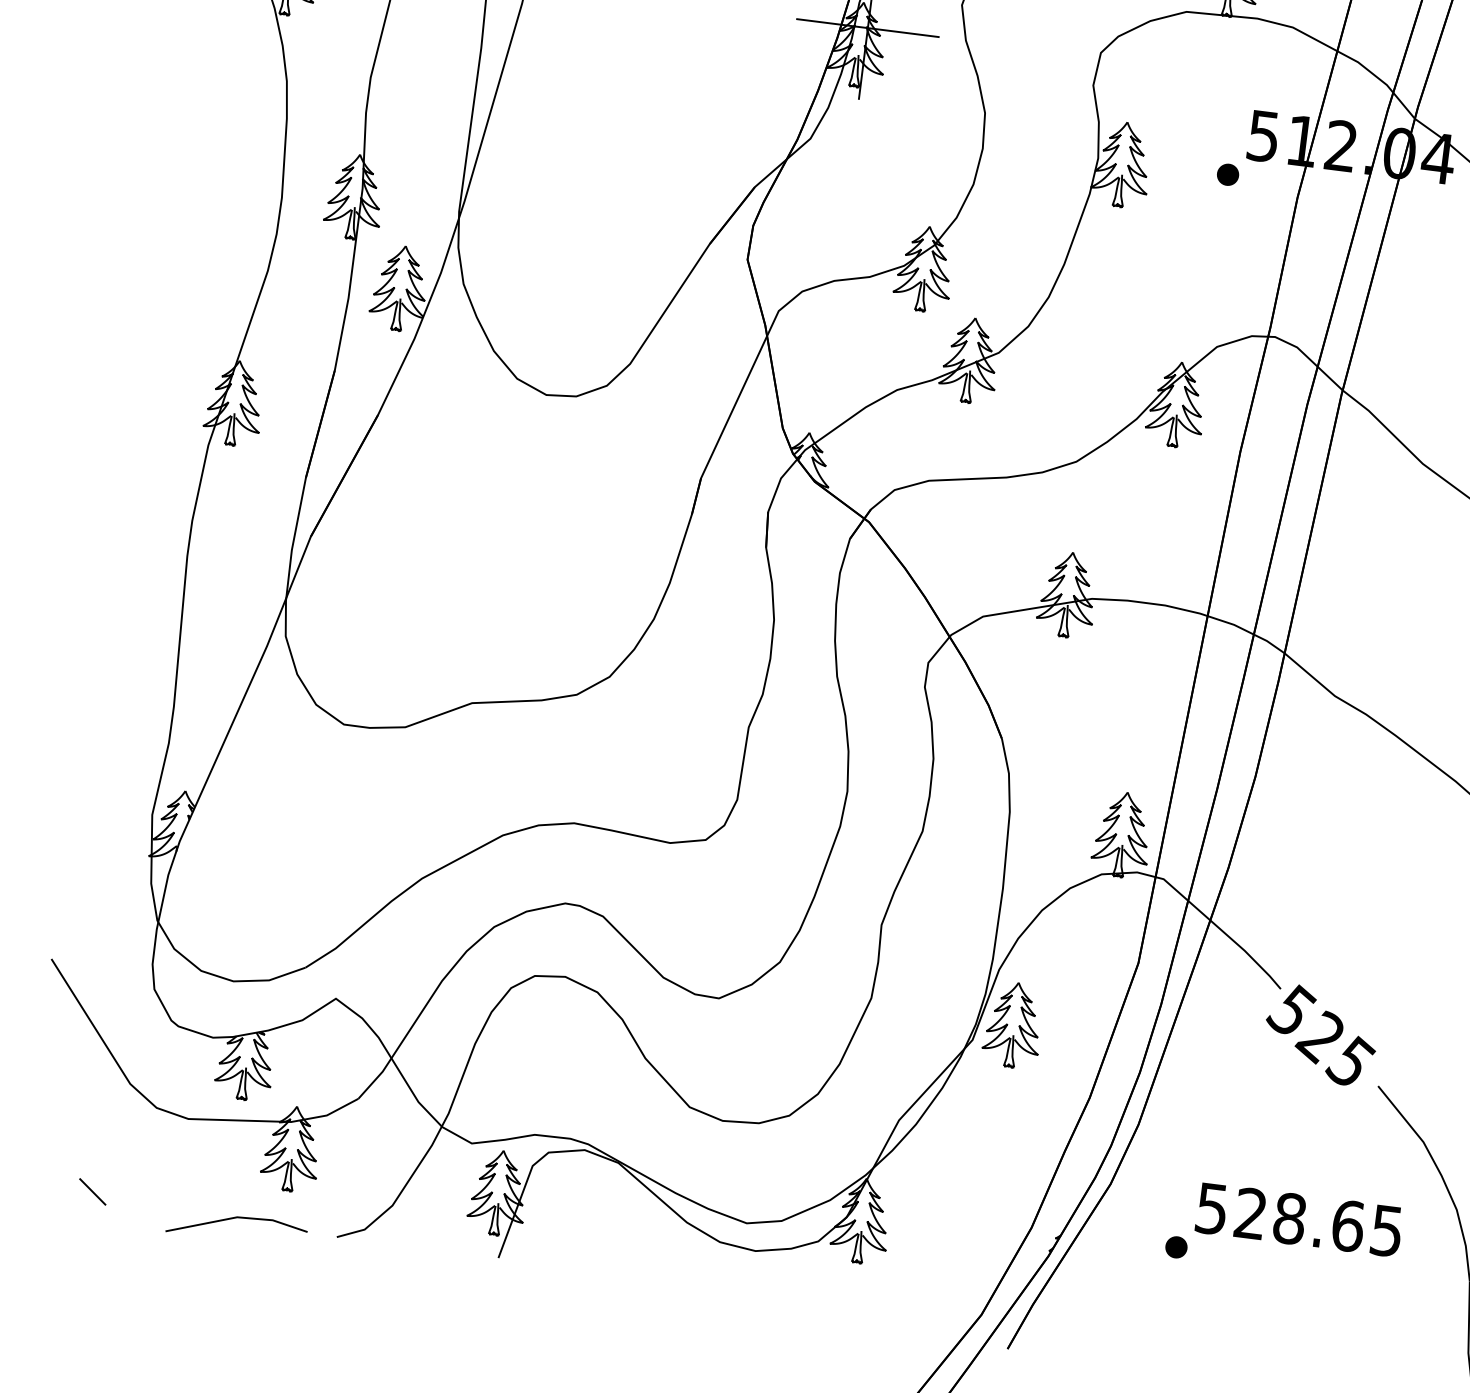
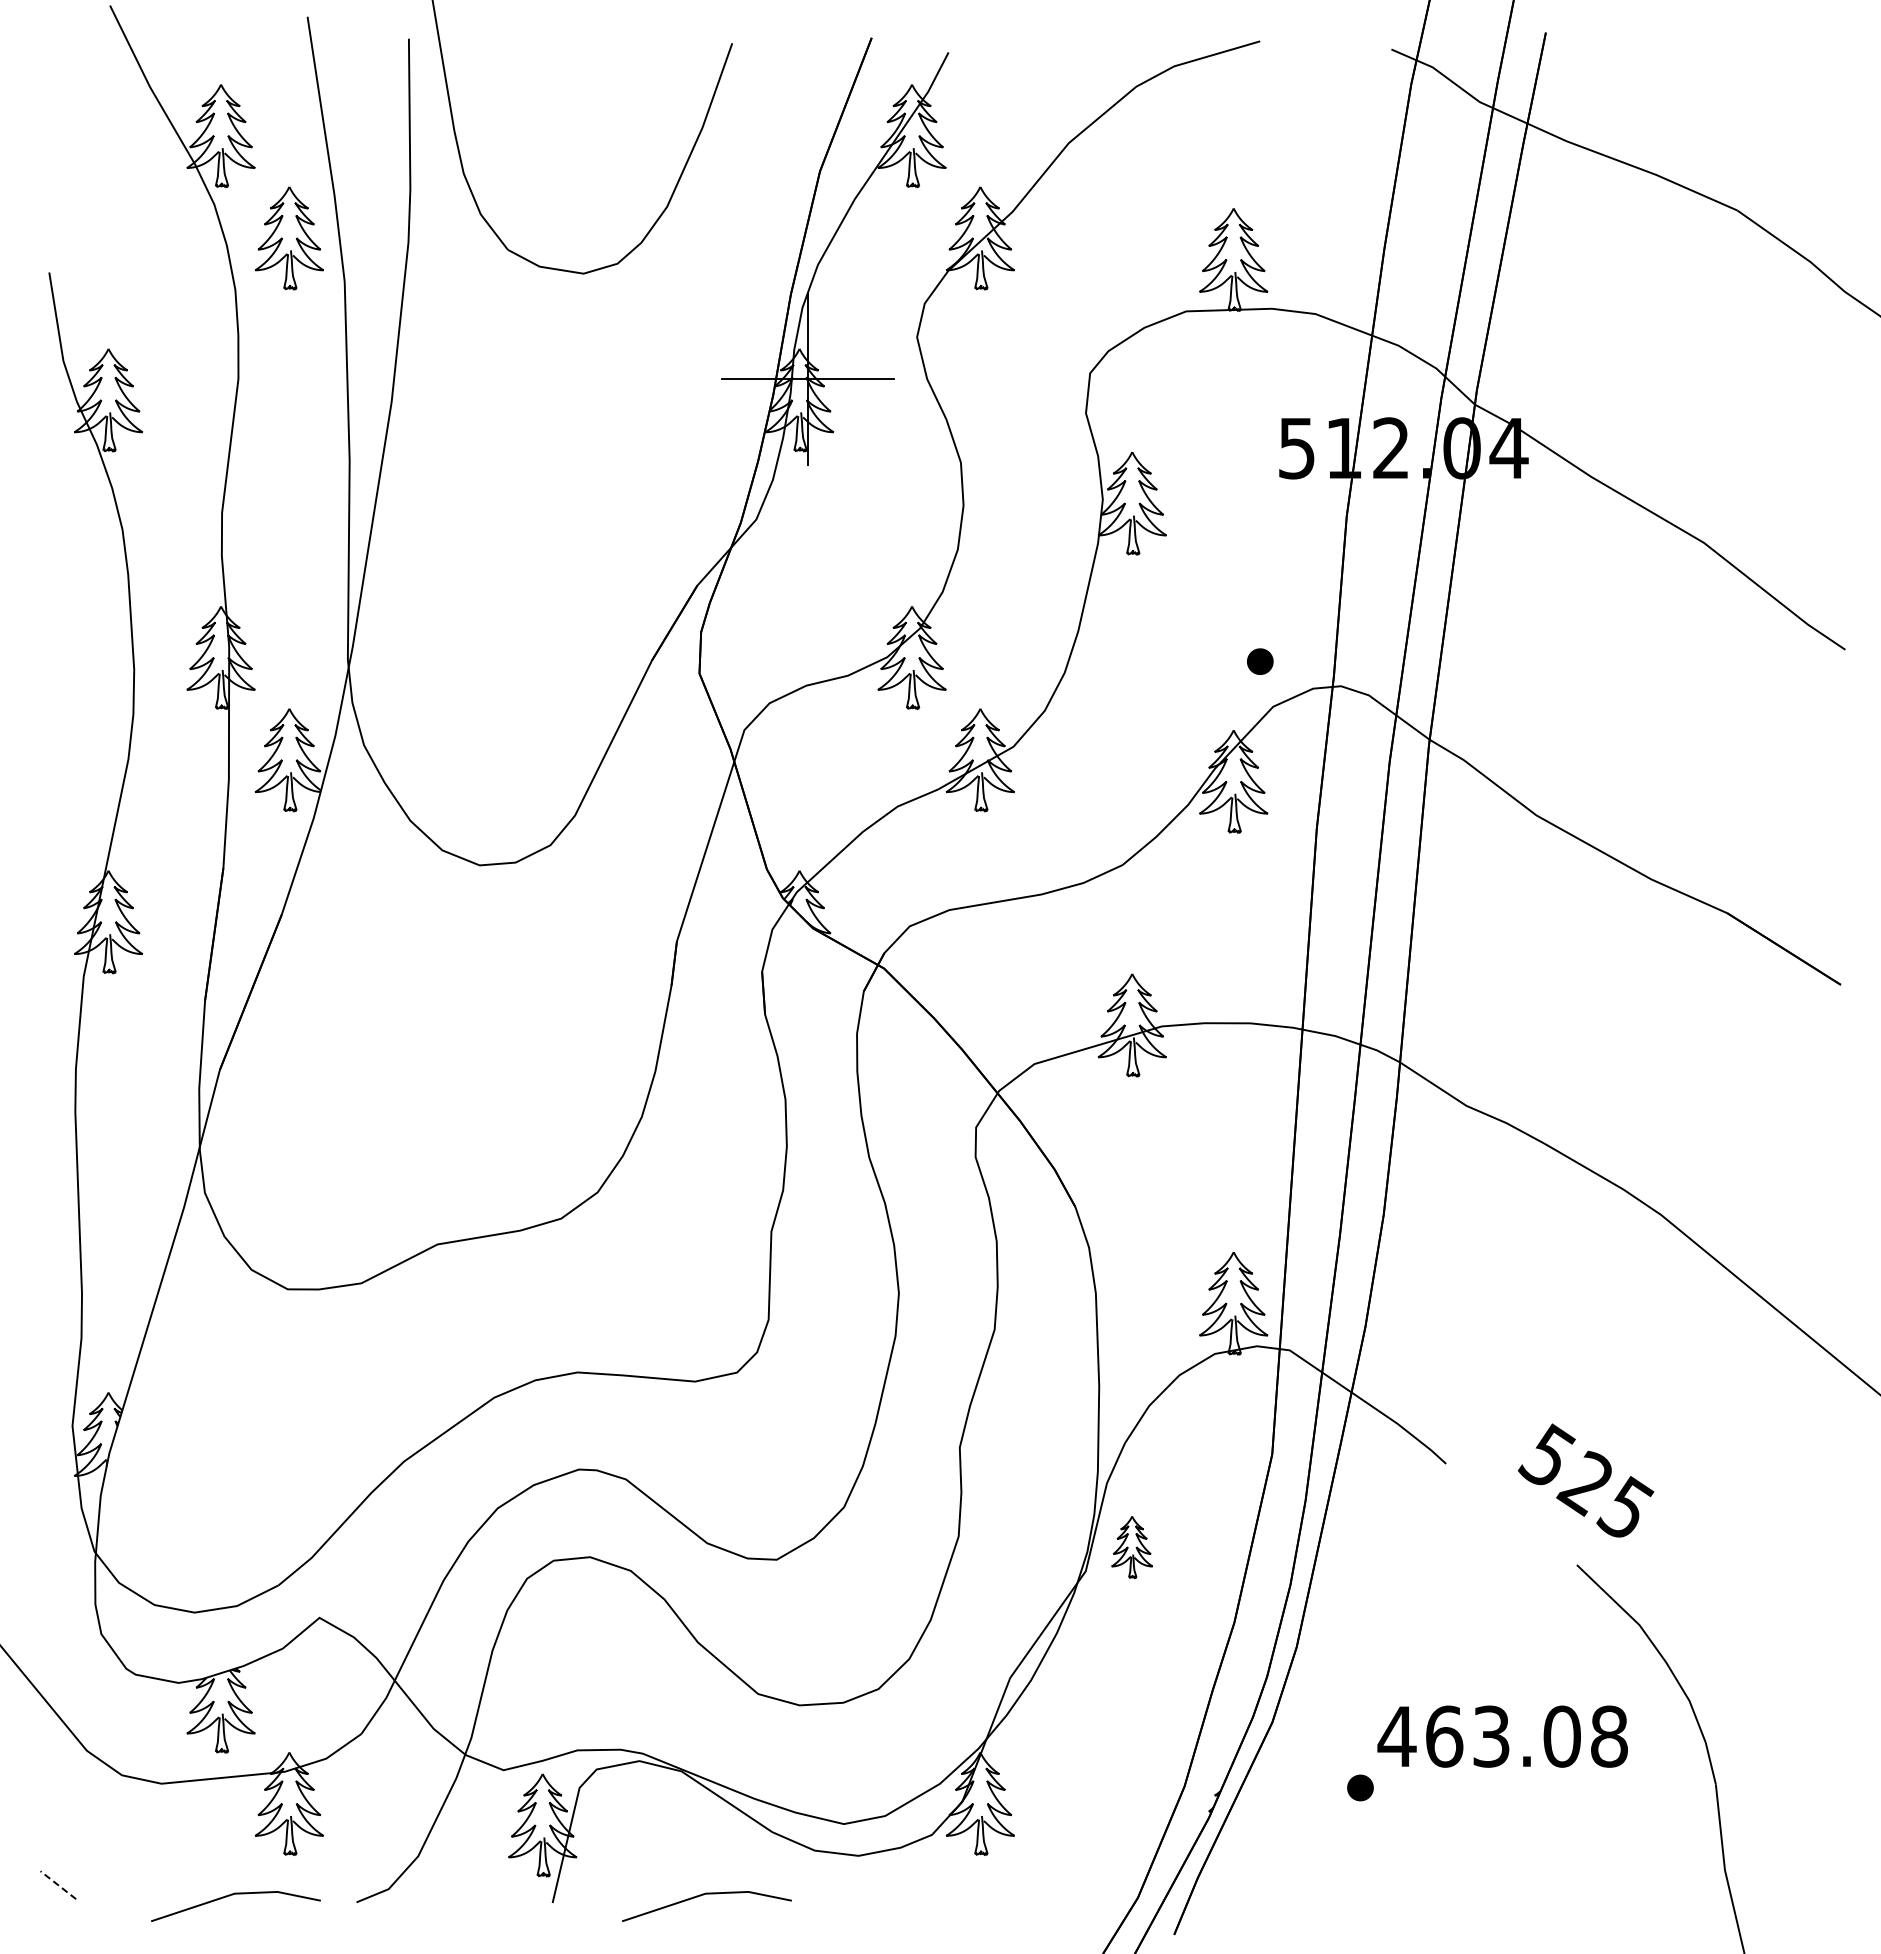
part: (1228, 174) -> (1260, 661), moved
part: (1012, 1025) -> (1131, 1547), size x0.6
text: (1321, 1034) -> (1586, 1480), moved
line: (92, 1192) -> (58, 1885), solid -> dashed
text: (1298, 1219) -> (1502, 1736), 528.65 -> 463.08
line: (623, 1267) -> (703, 1895), added

